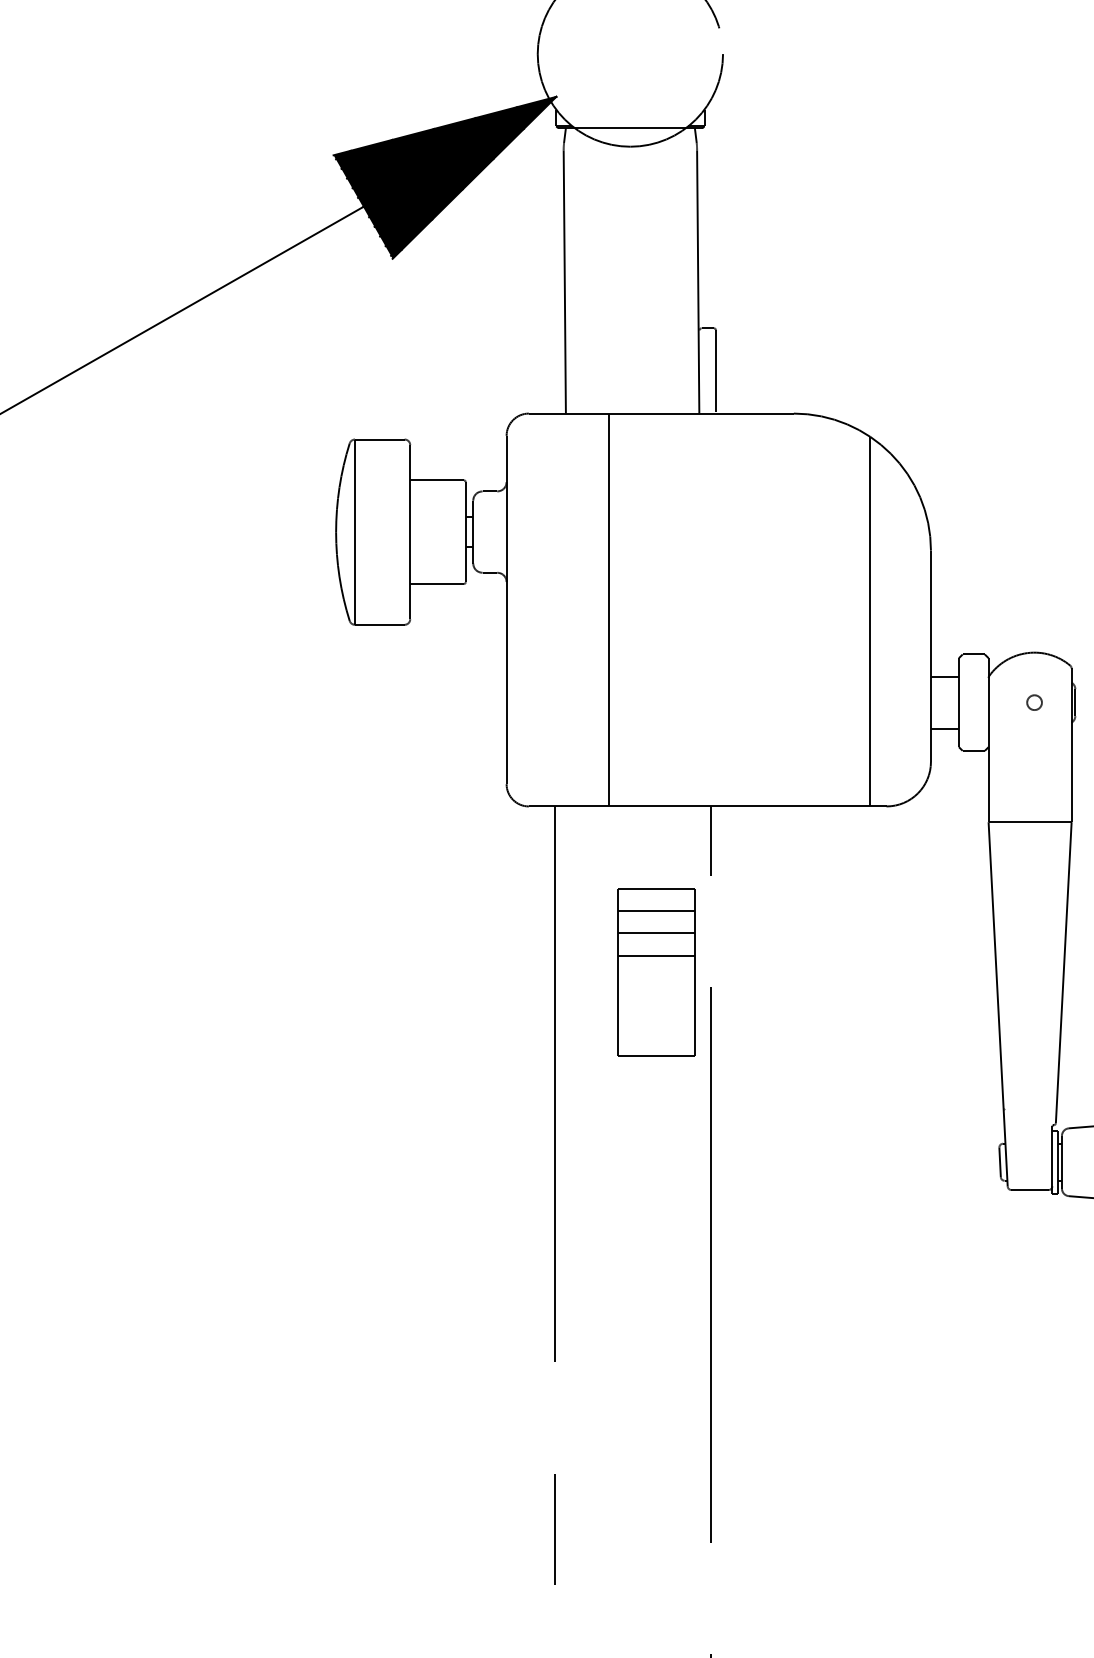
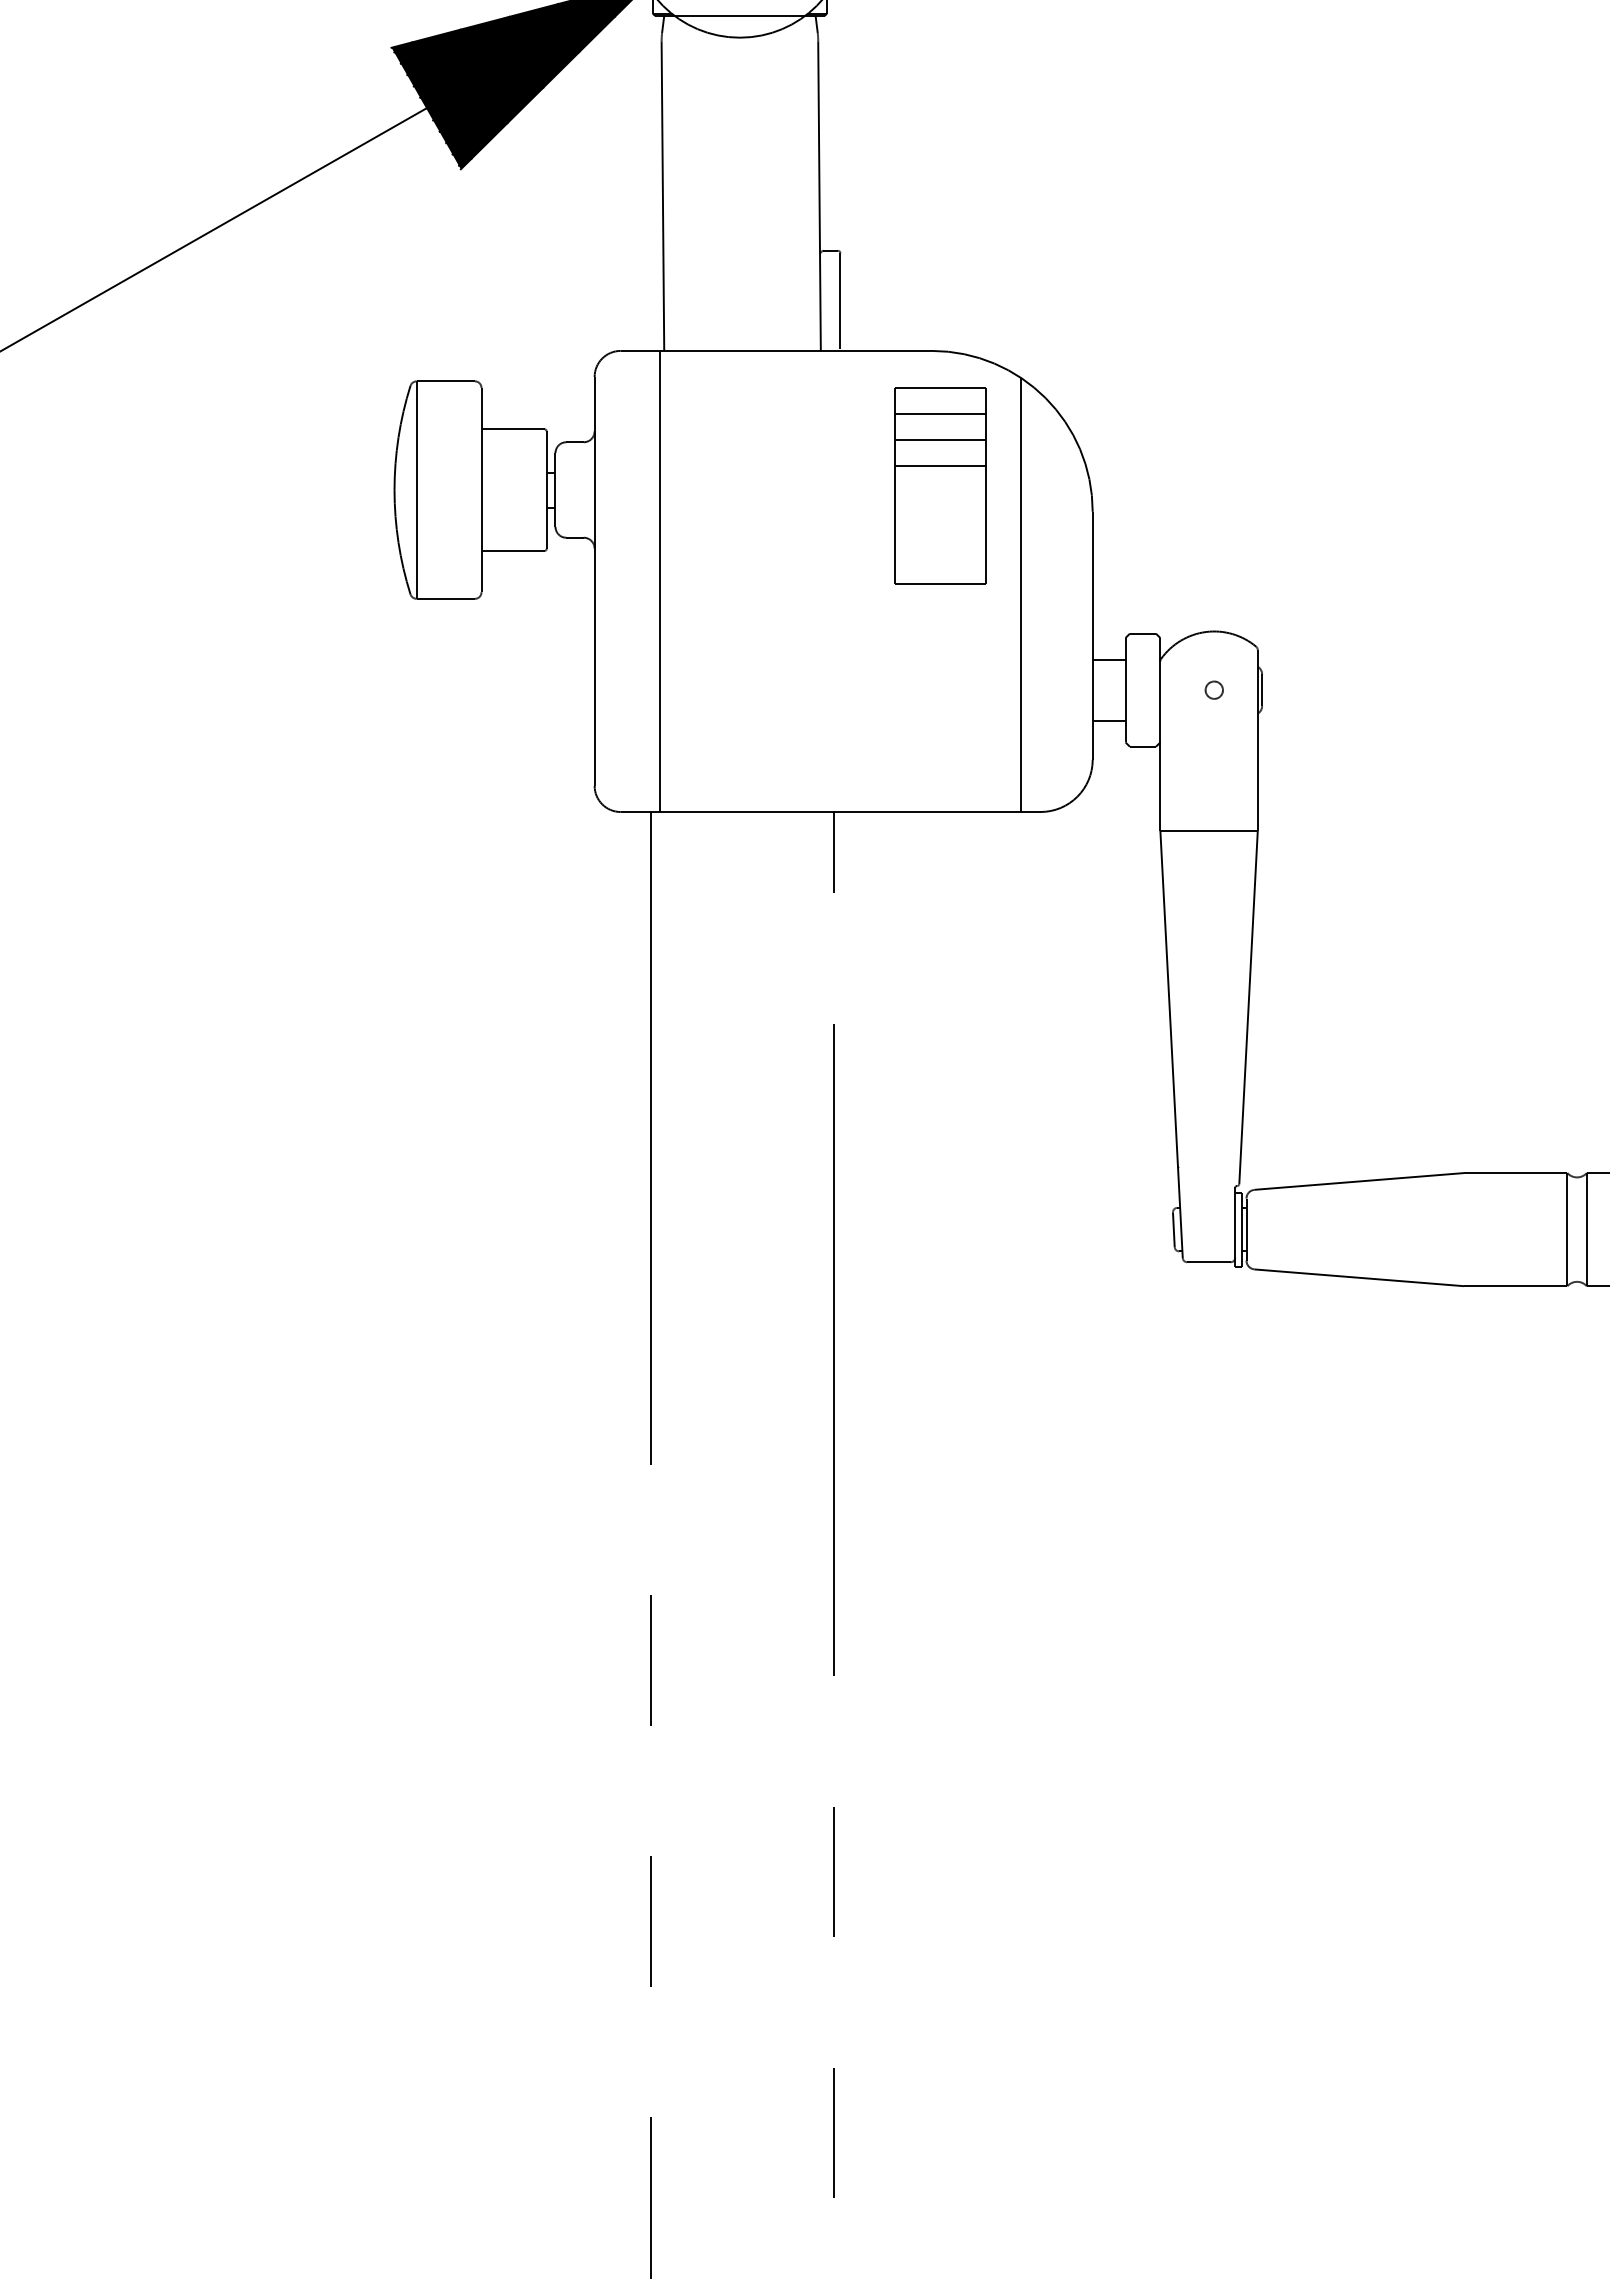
line: (608, 610) -> (659, 581), moved
part: (656, 972) -> (940, 485), moved

